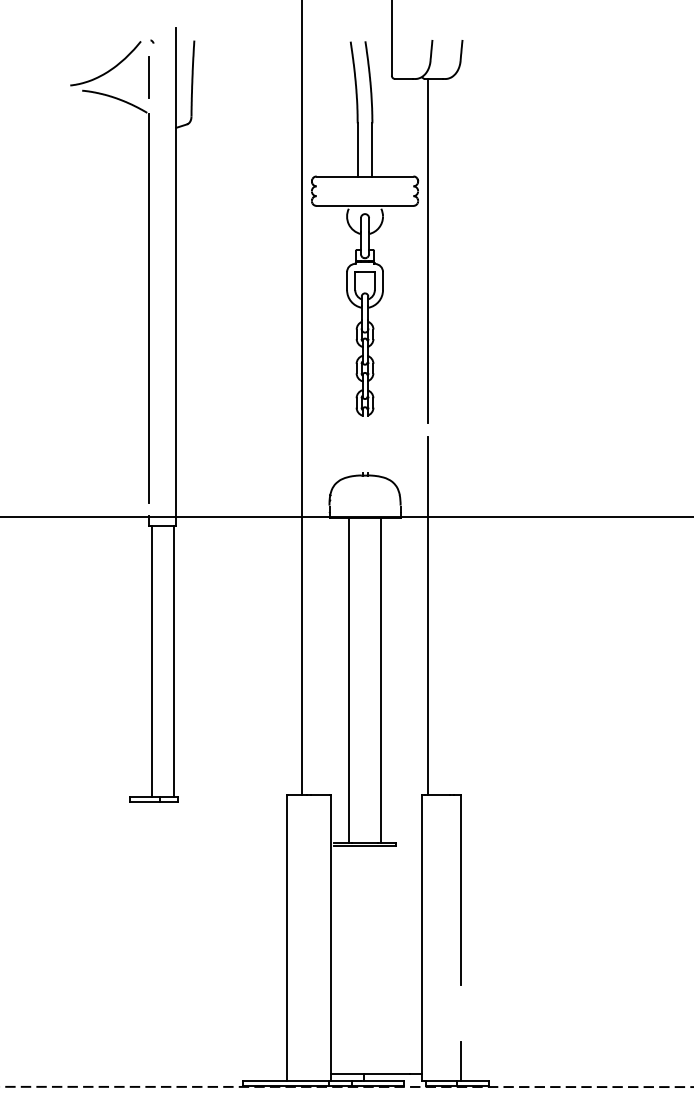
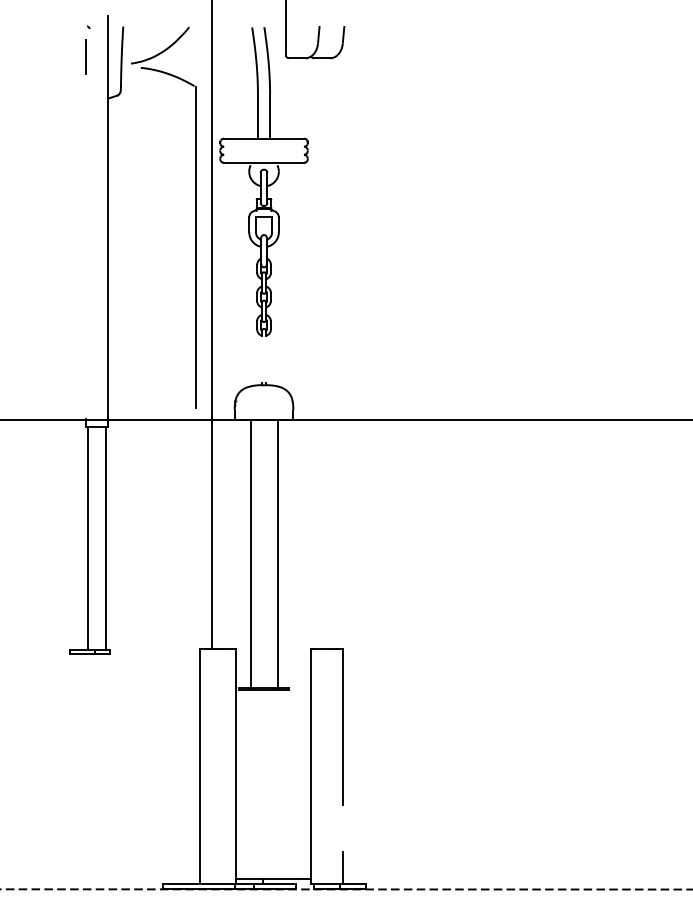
line: (427, 250) -> (315, 199), removed
part: (148, 272) -> (195, 217), moved
line: (427, 615) -> (315, 500), removed

